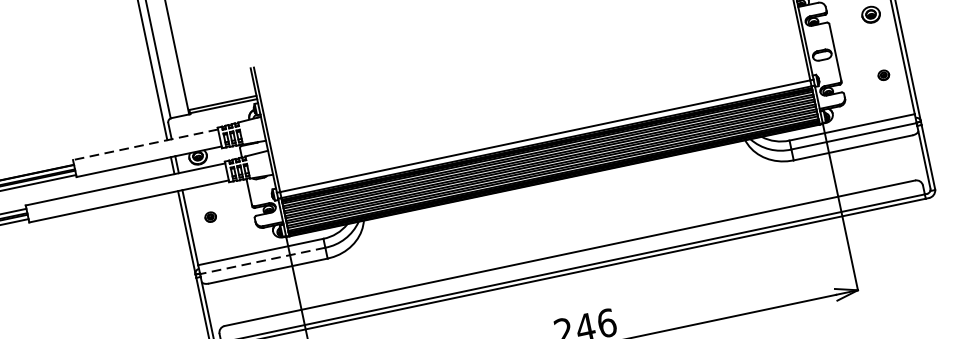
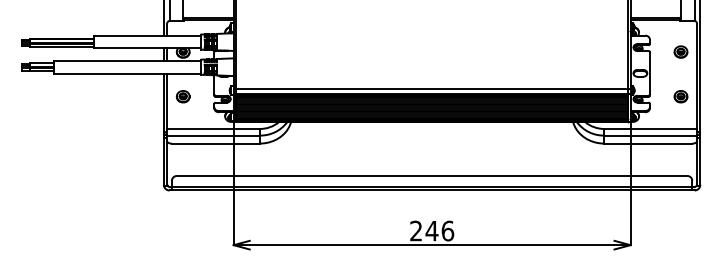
part: (883, 75) -> (680, 96), size x1.67
line: (145, 144) -> (147, 35), dashed -> solid
part: (209, 216) -> (182, 96), size x1.67
line: (261, 261) -> (212, 135), dashed -> solid

